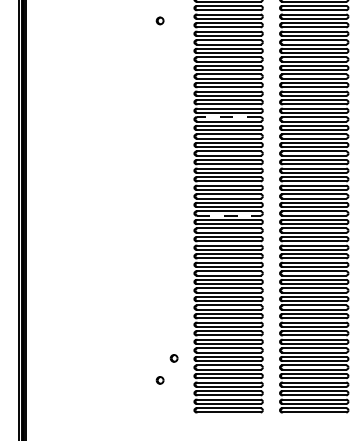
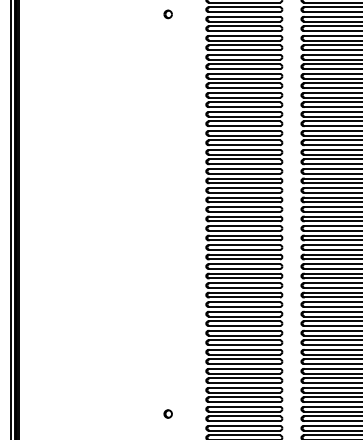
line: (228, 117) -> (244, 121), dashed -> solid
line: (229, 215) -> (245, 230), dashed -> solid
part: (173, 358) -> (183, 389), removed

